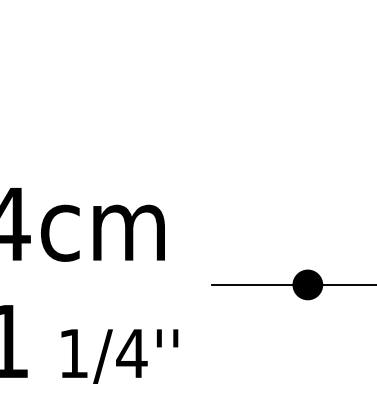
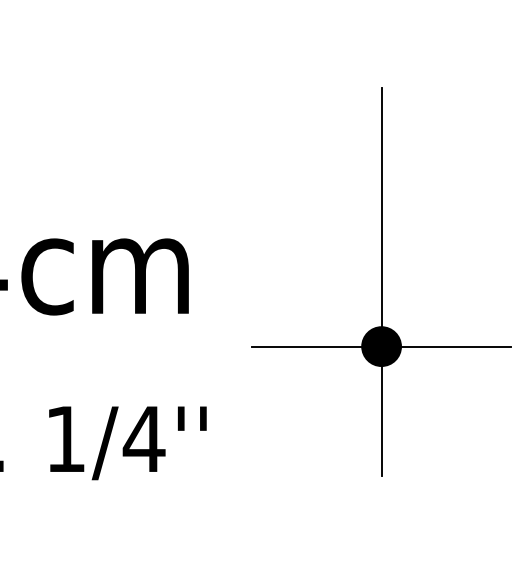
line: (307, 236) -> (381, 281), added

